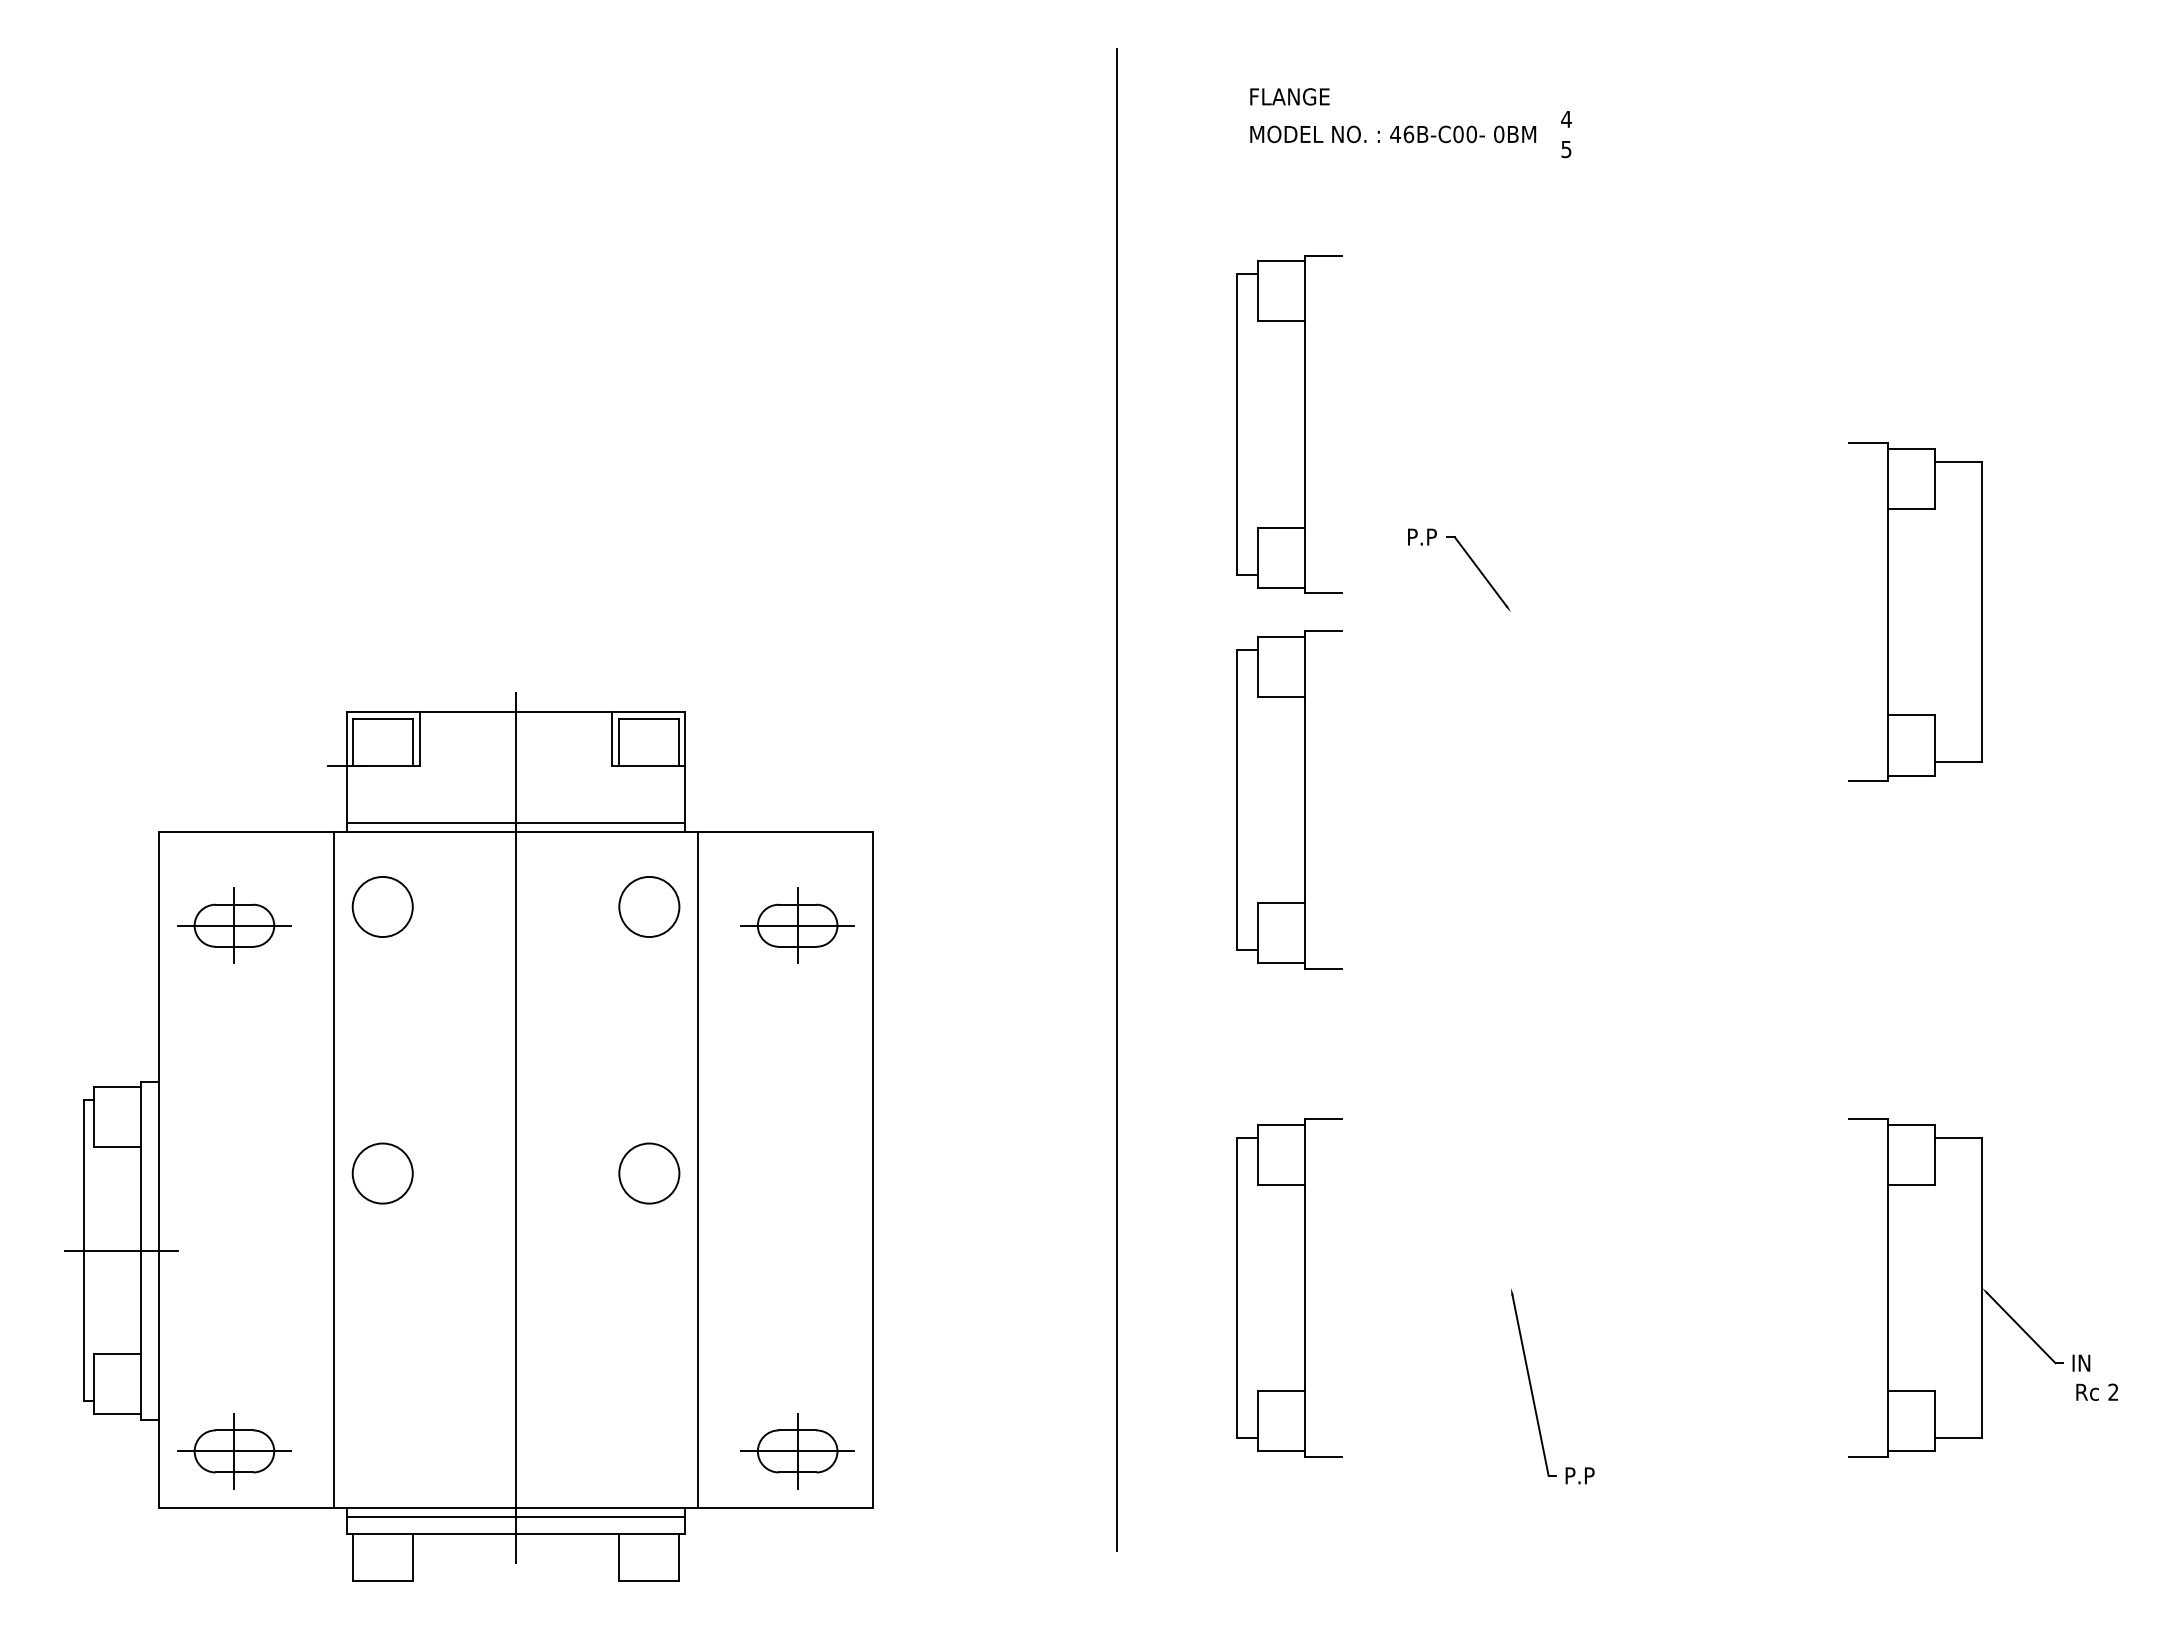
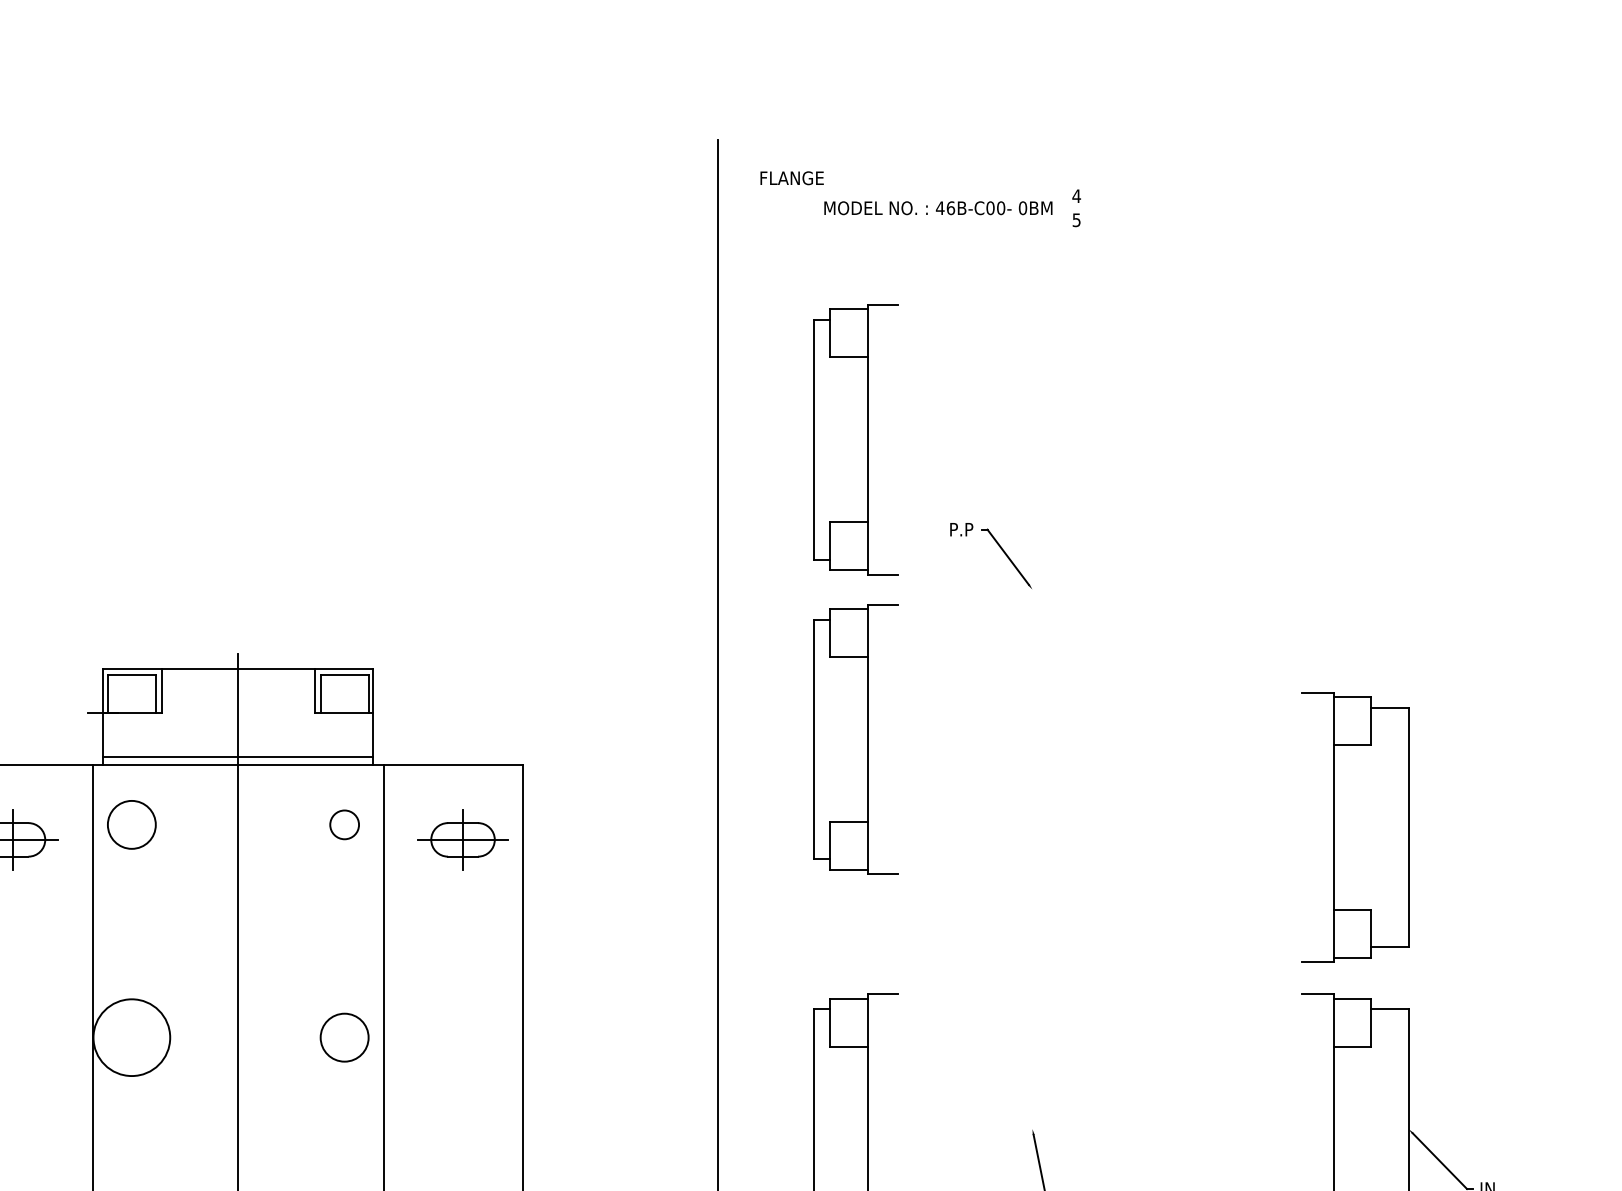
text: (1289, 96) -> (791, 177), moved
part: (1915, 611) -> (1355, 826), moved
circle: (649, 906) -> (344, 824), size x0.6
circle: (382, 1173) -> (131, 1037), size x1.6

